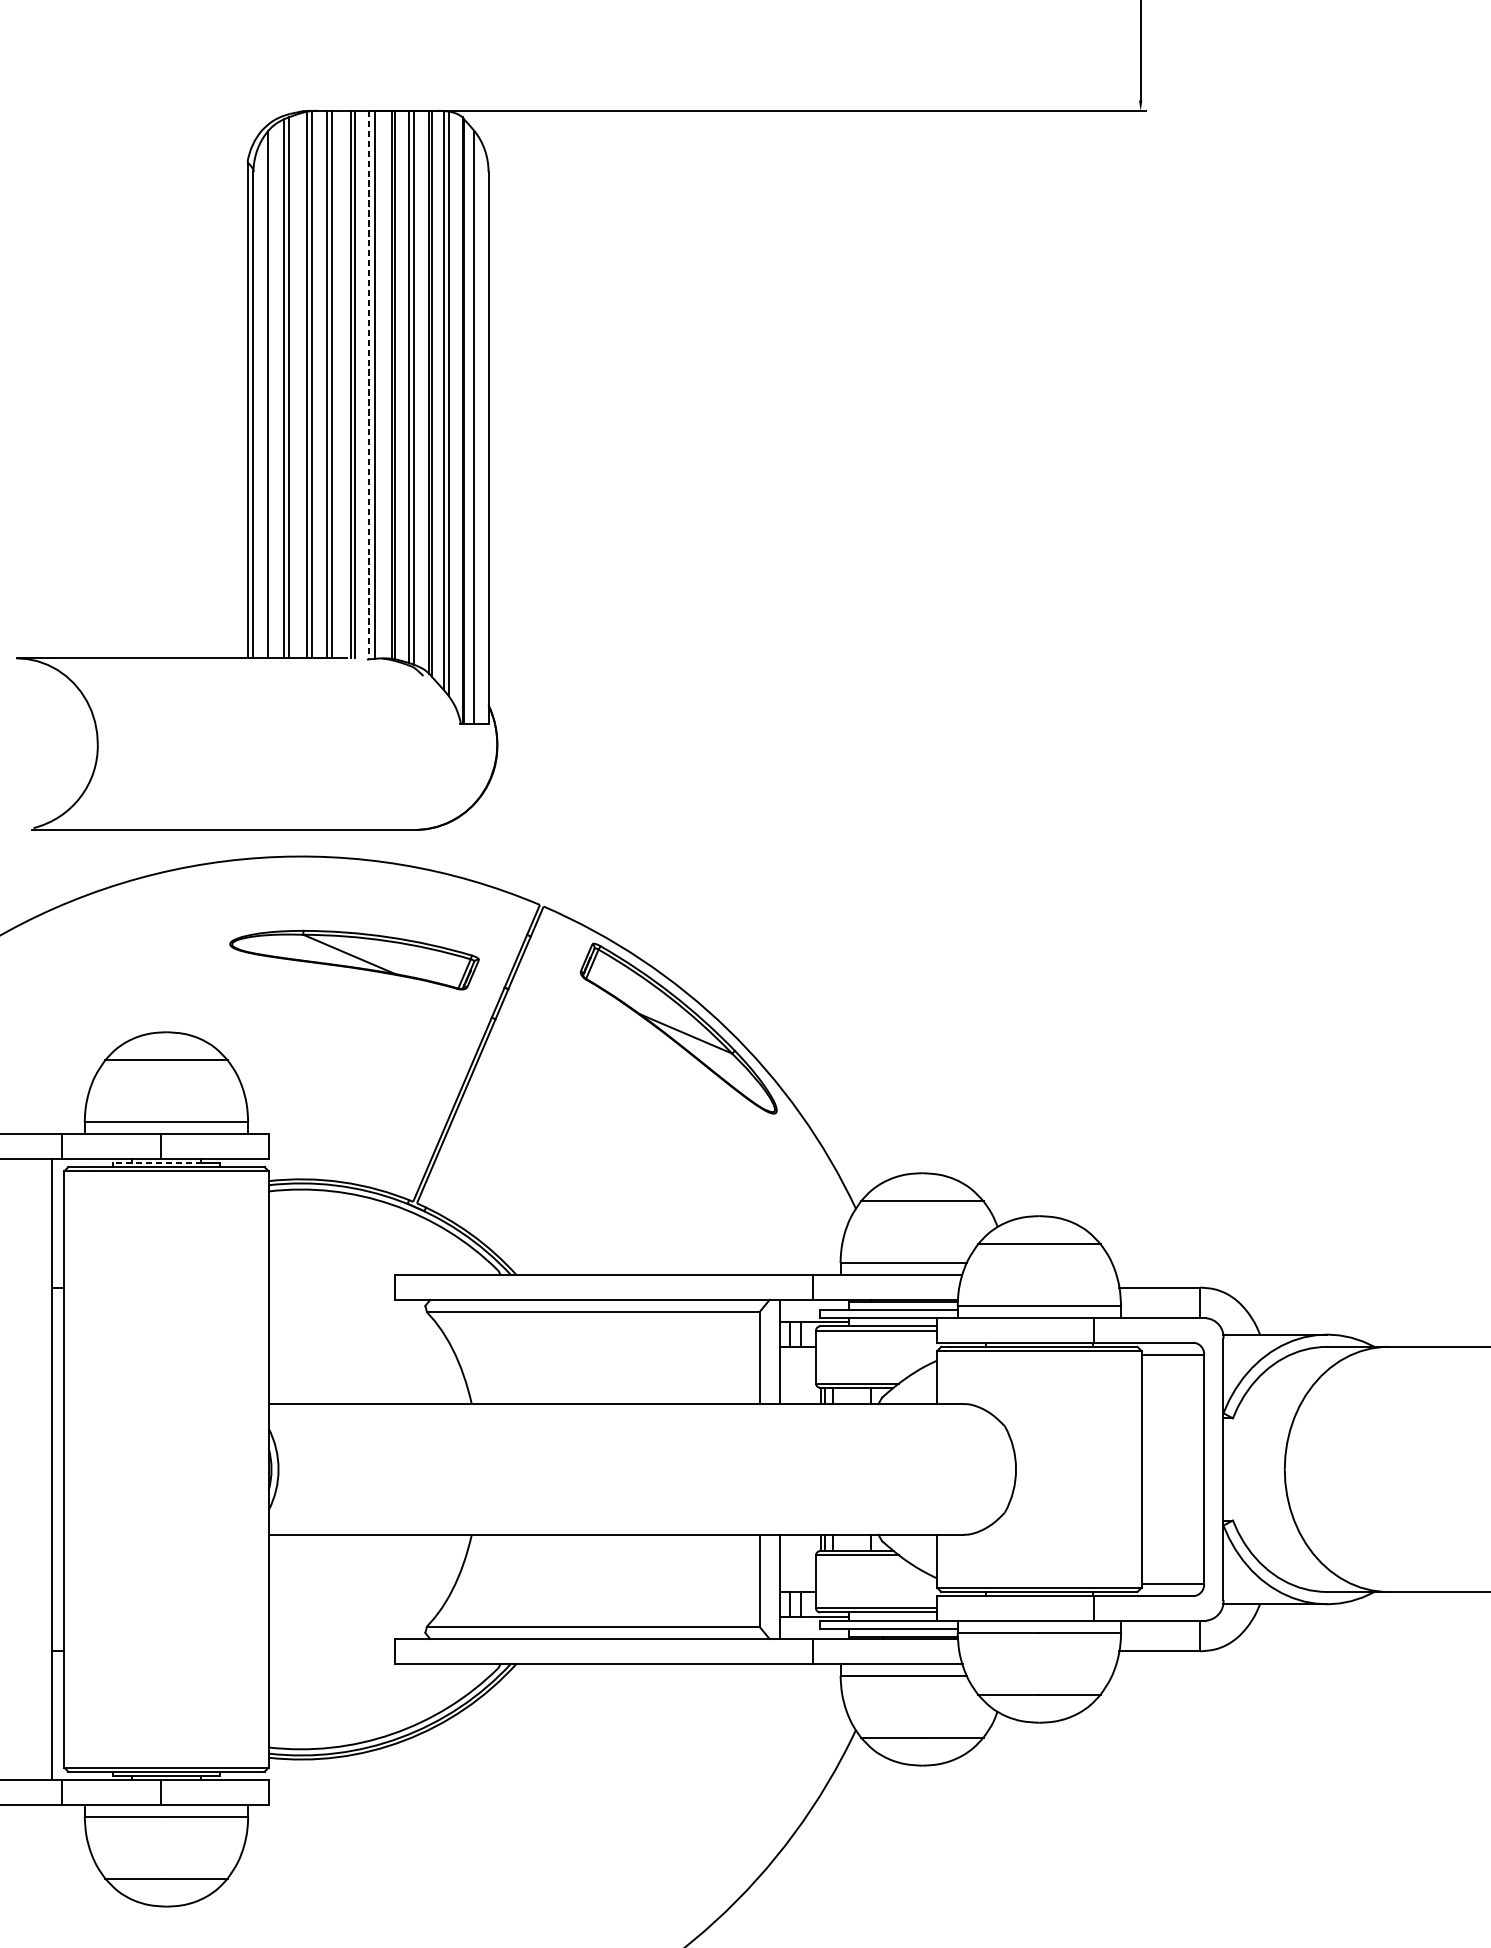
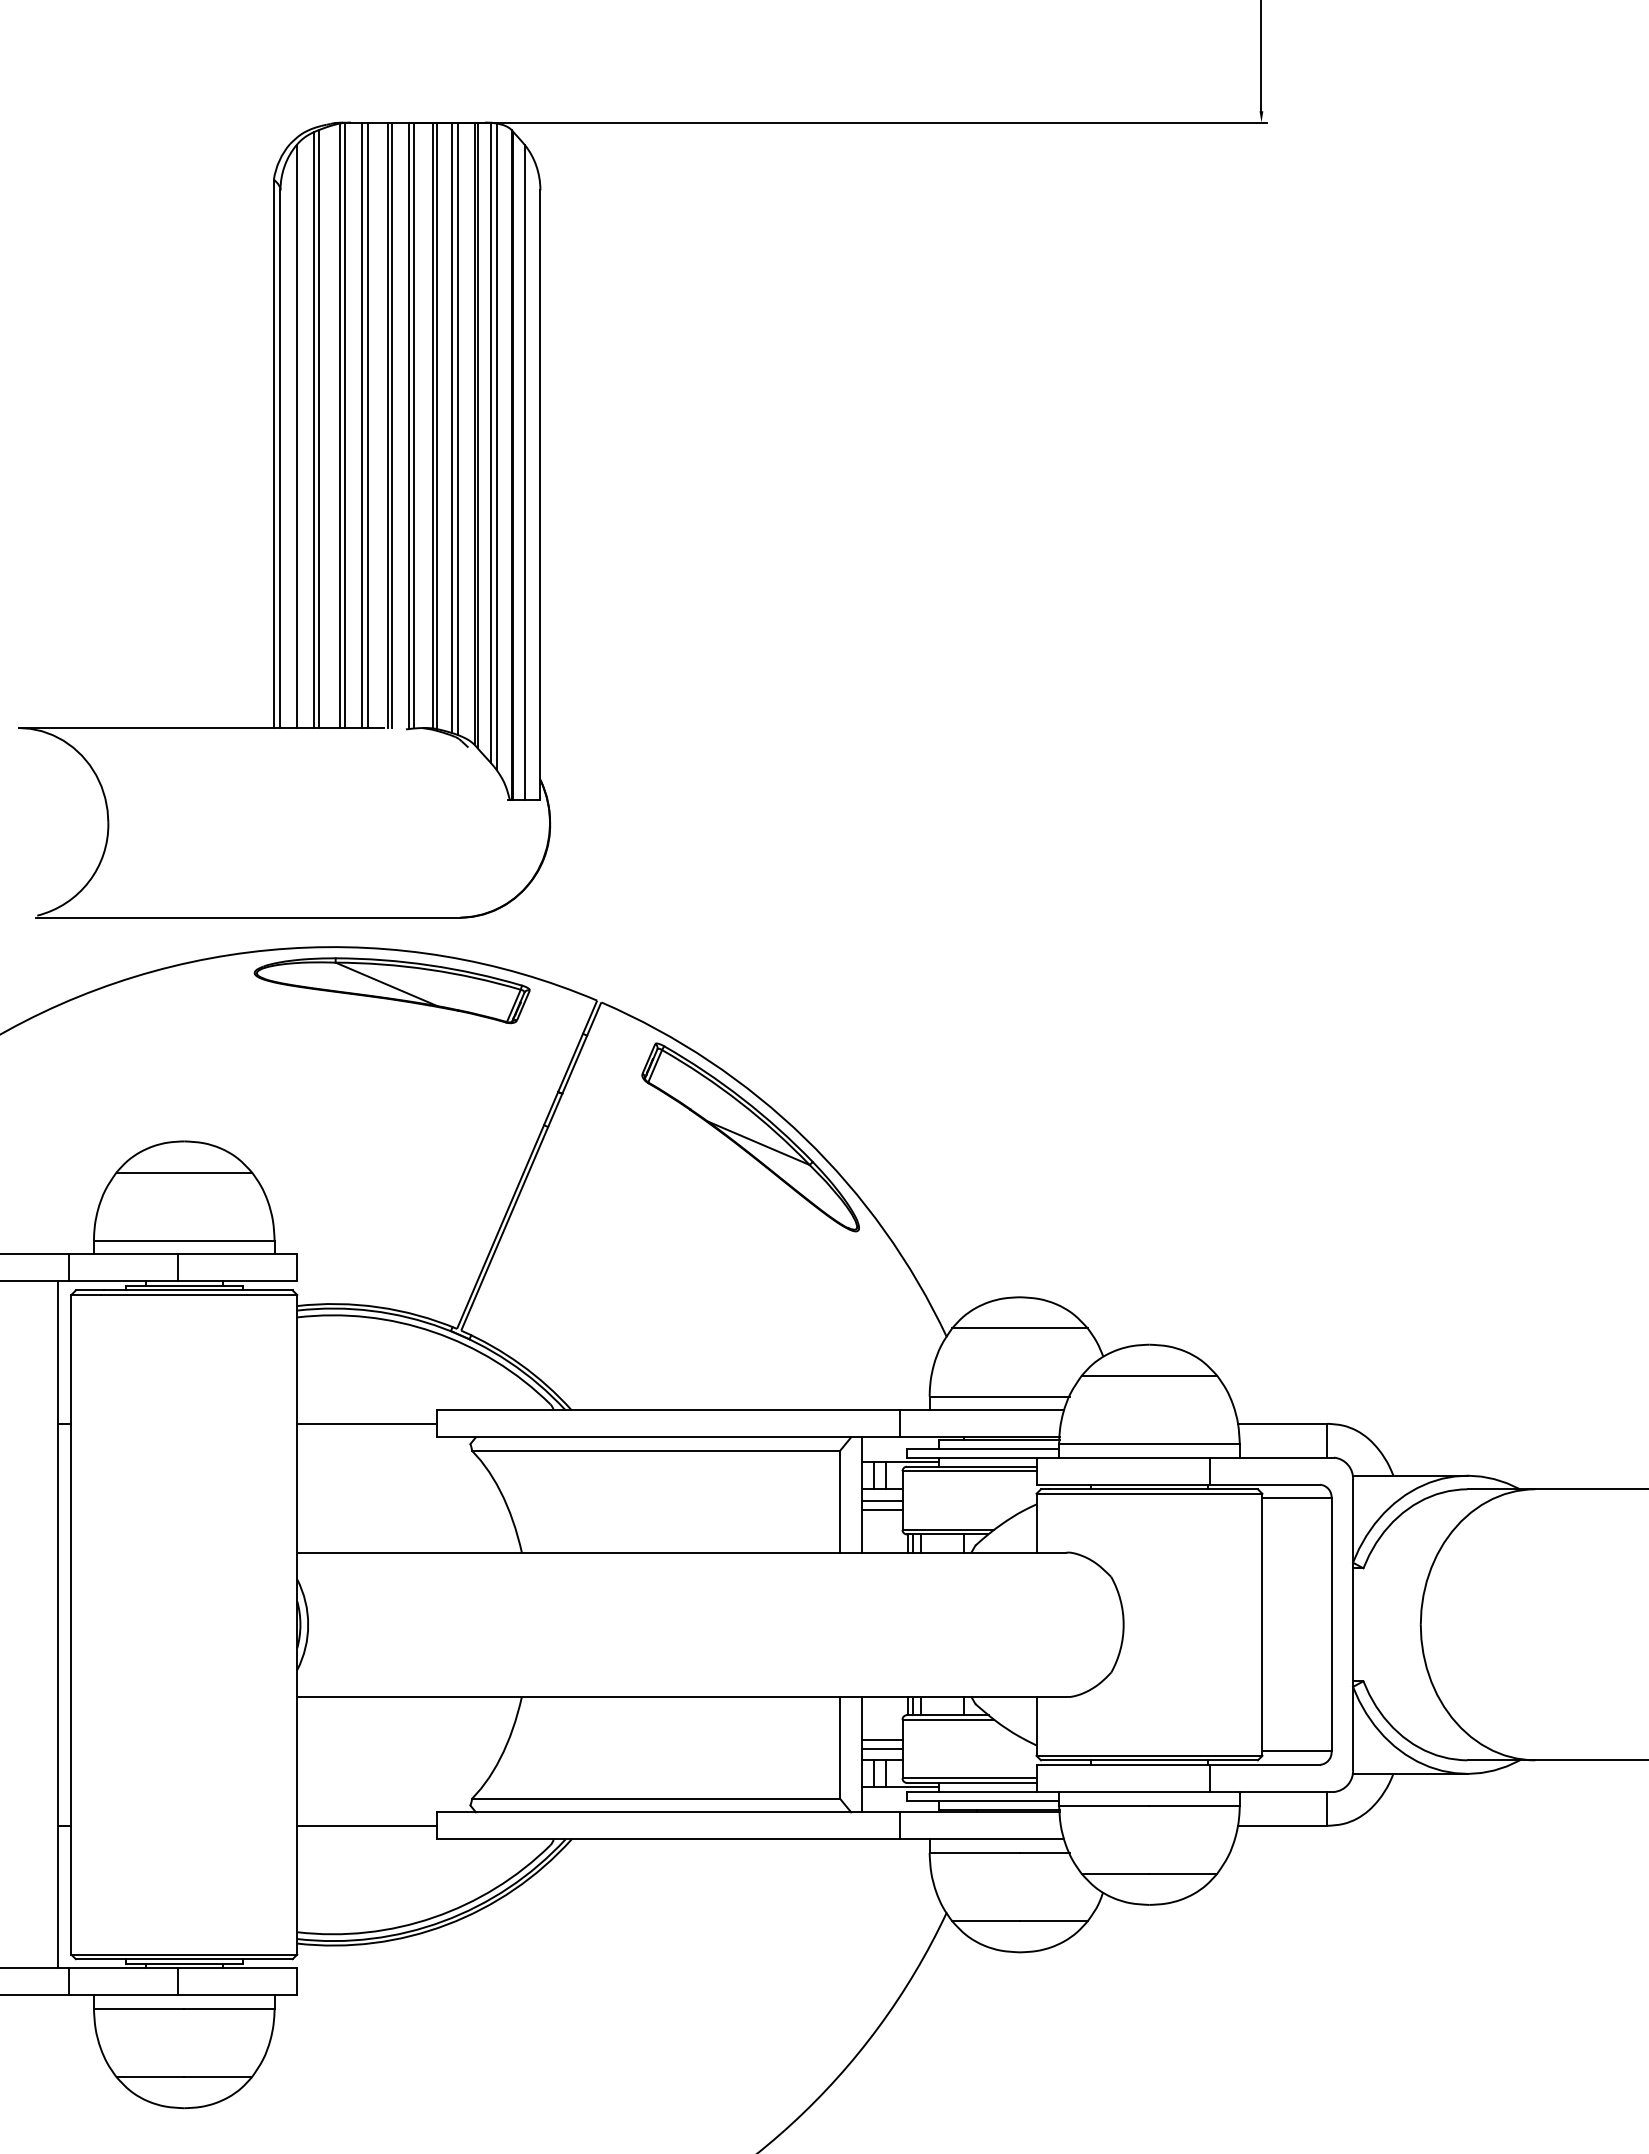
line: (369, 385) -> (408, 426), dashed -> solid
part: (353, 959) -> (391, 990), moved
line: (157, 1162) -> (174, 1285), dashed -> solid
line: (331, 1287) -> (366, 1423), added
line: (797, 1357) -> (882, 1500), added
line: (797, 1365) -> (882, 1509), added
line: (797, 1574) -> (882, 1740), added
line: (797, 1582) -> (882, 1749), added
line: (331, 1650) -> (366, 1825), added

